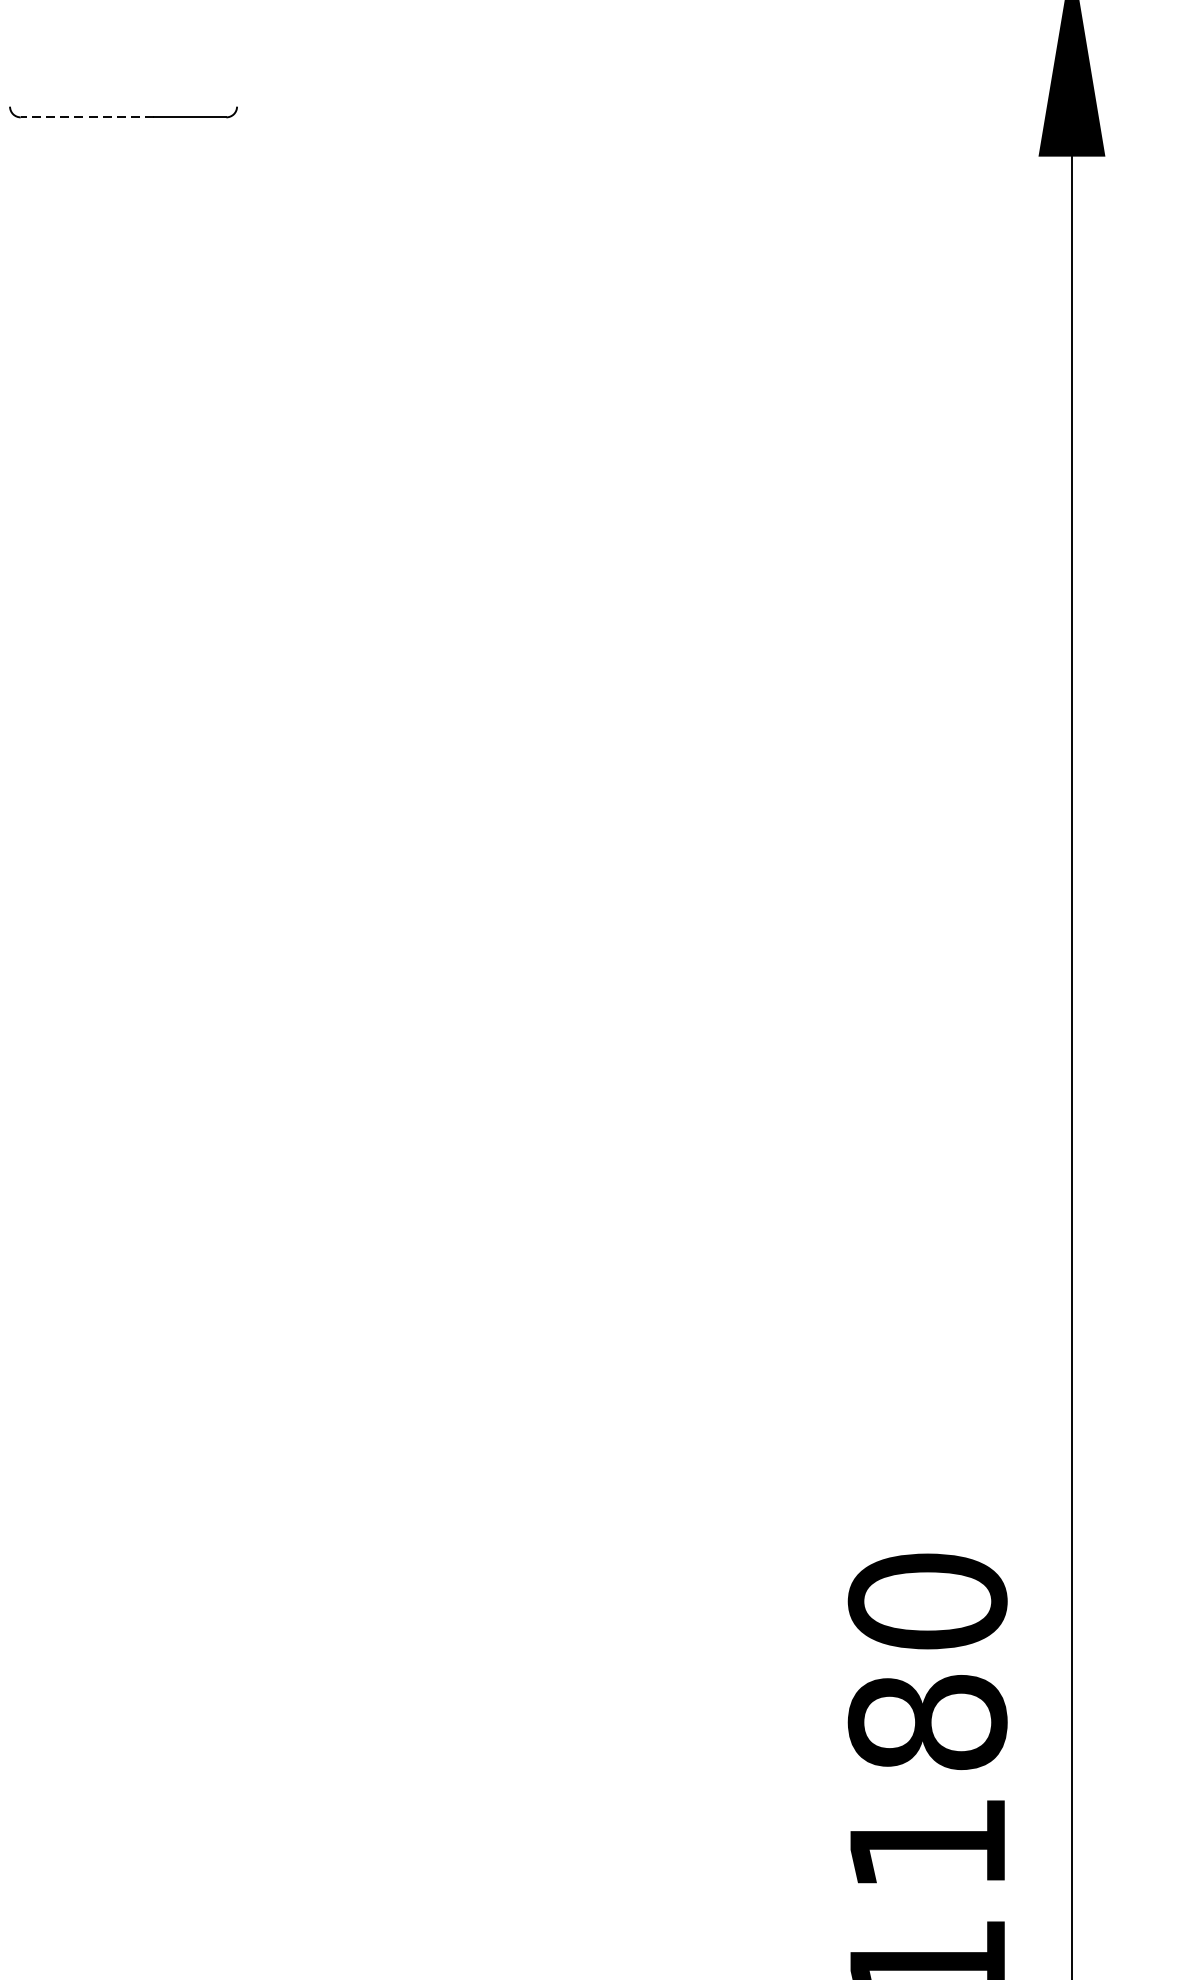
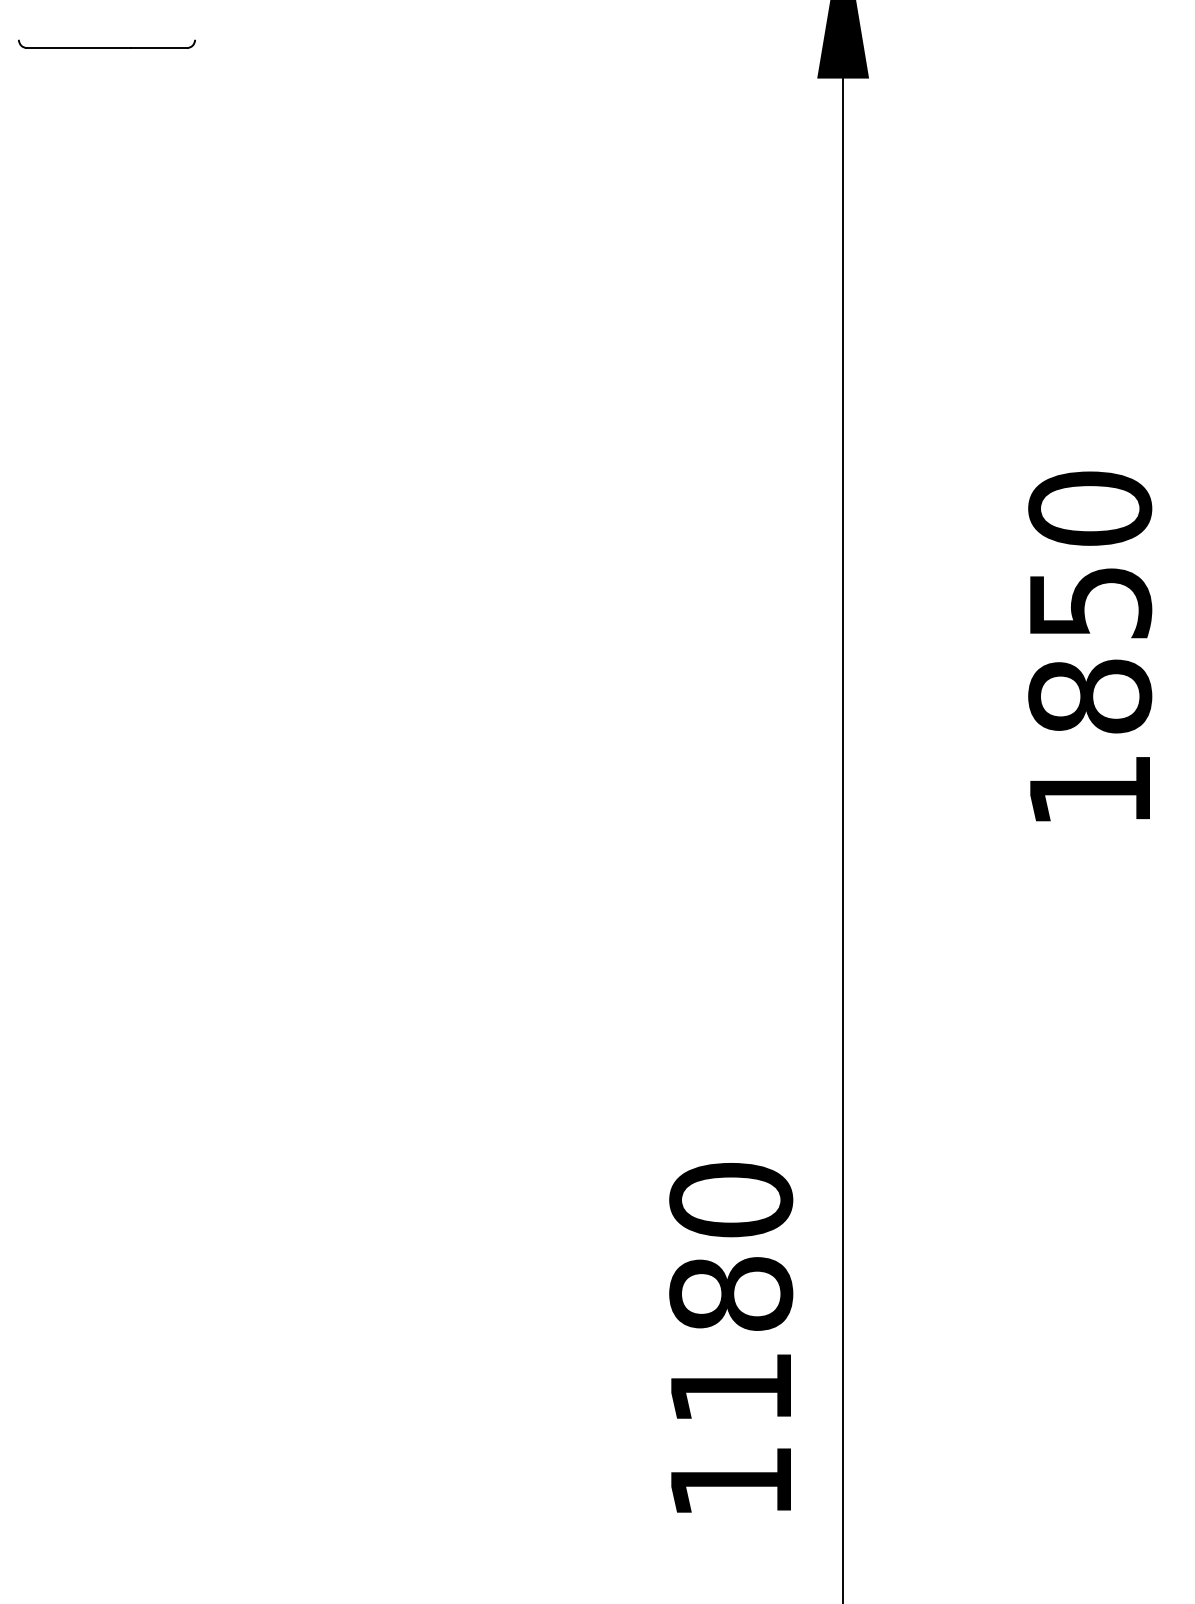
line: (88, 117) -> (79, 48), dashed -> solid

